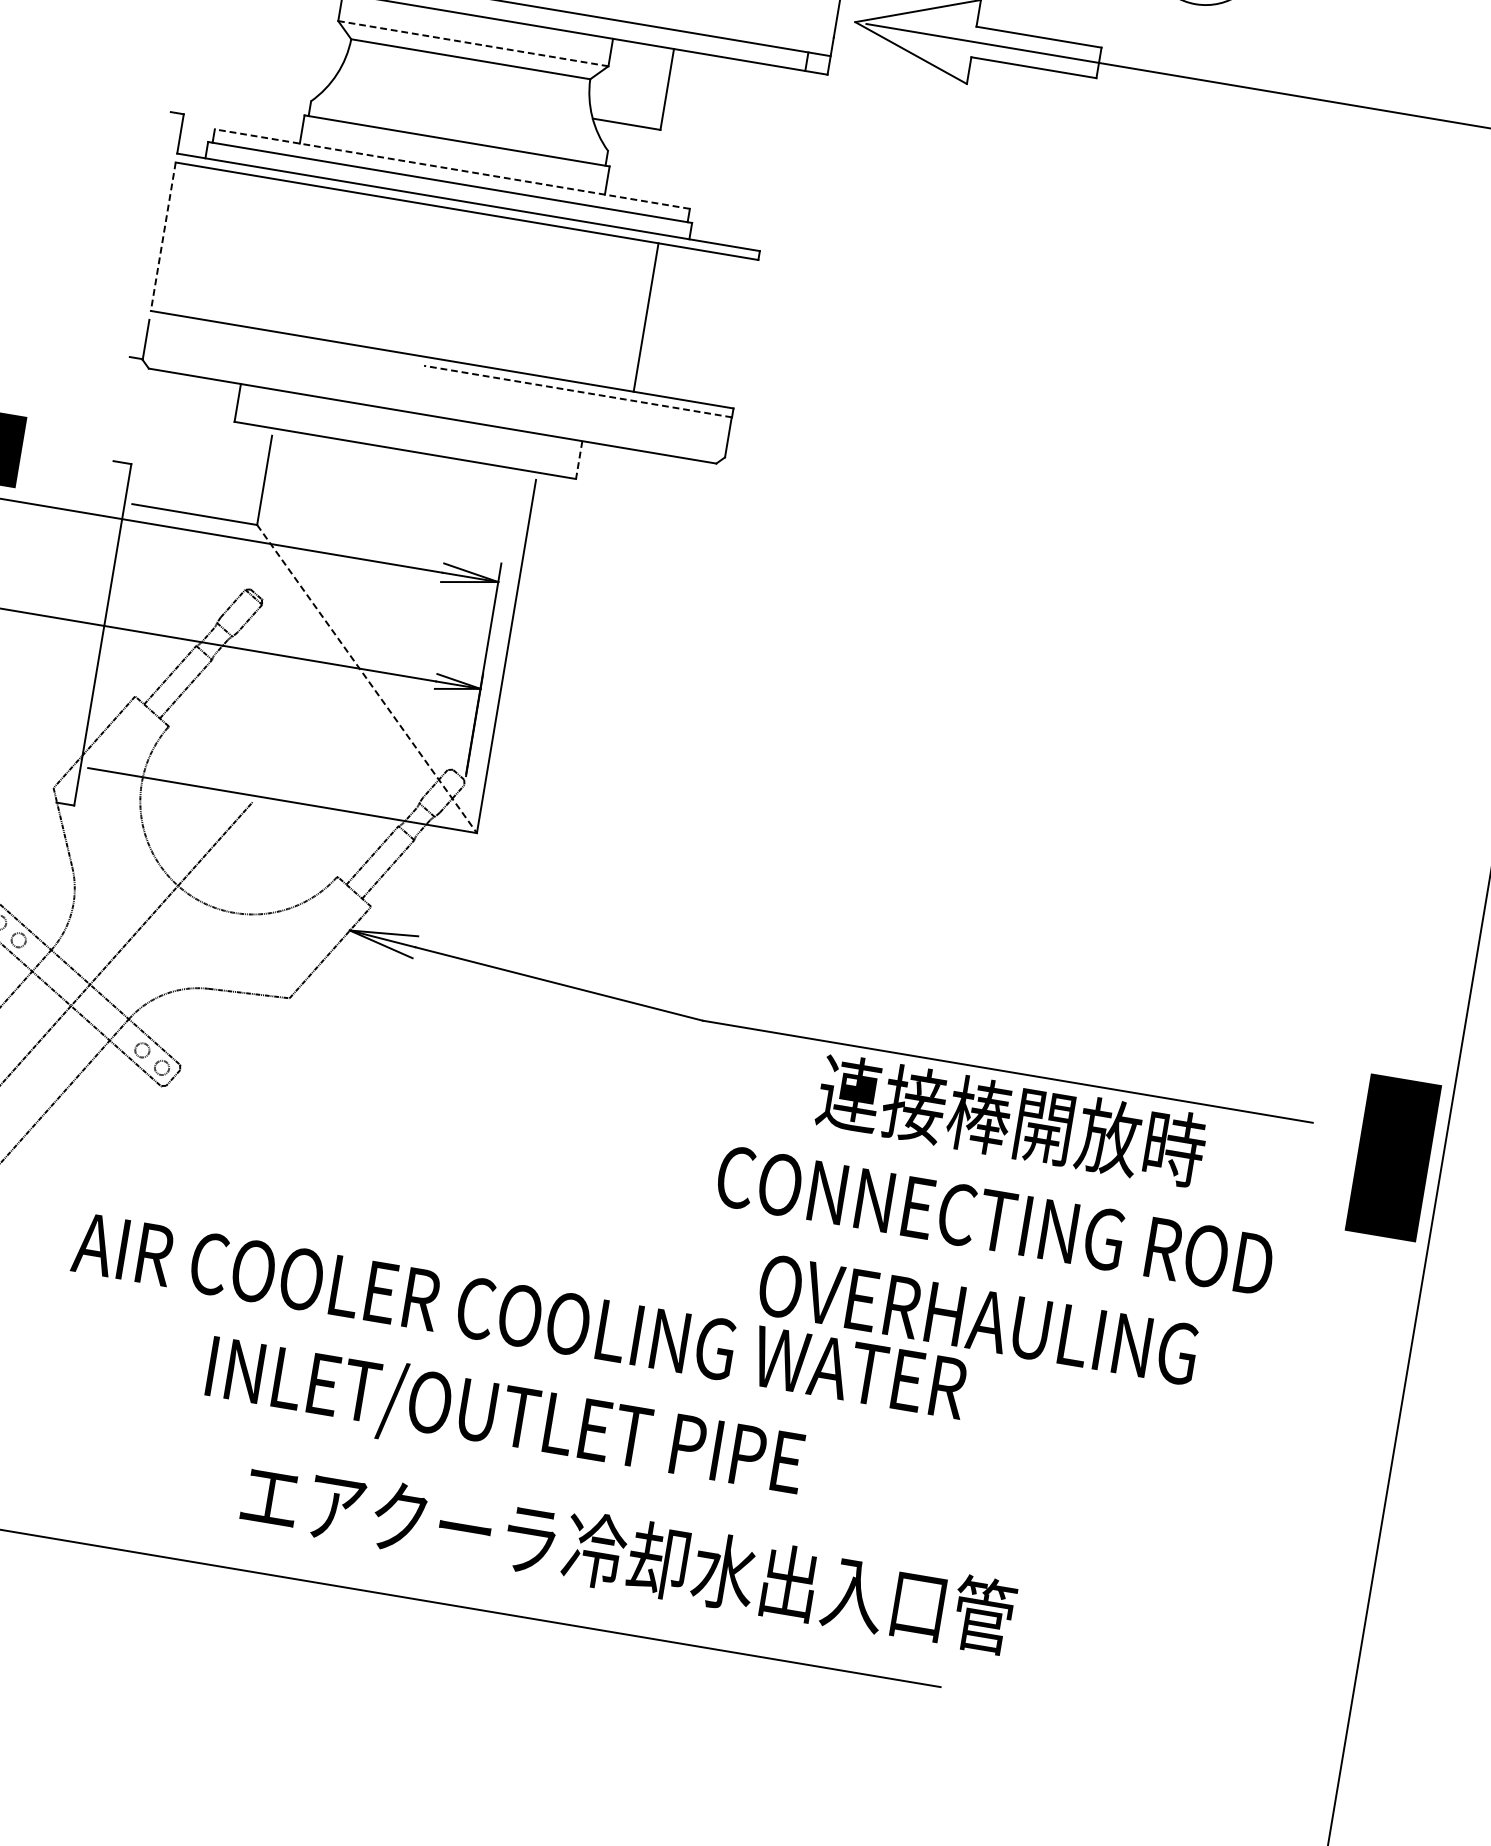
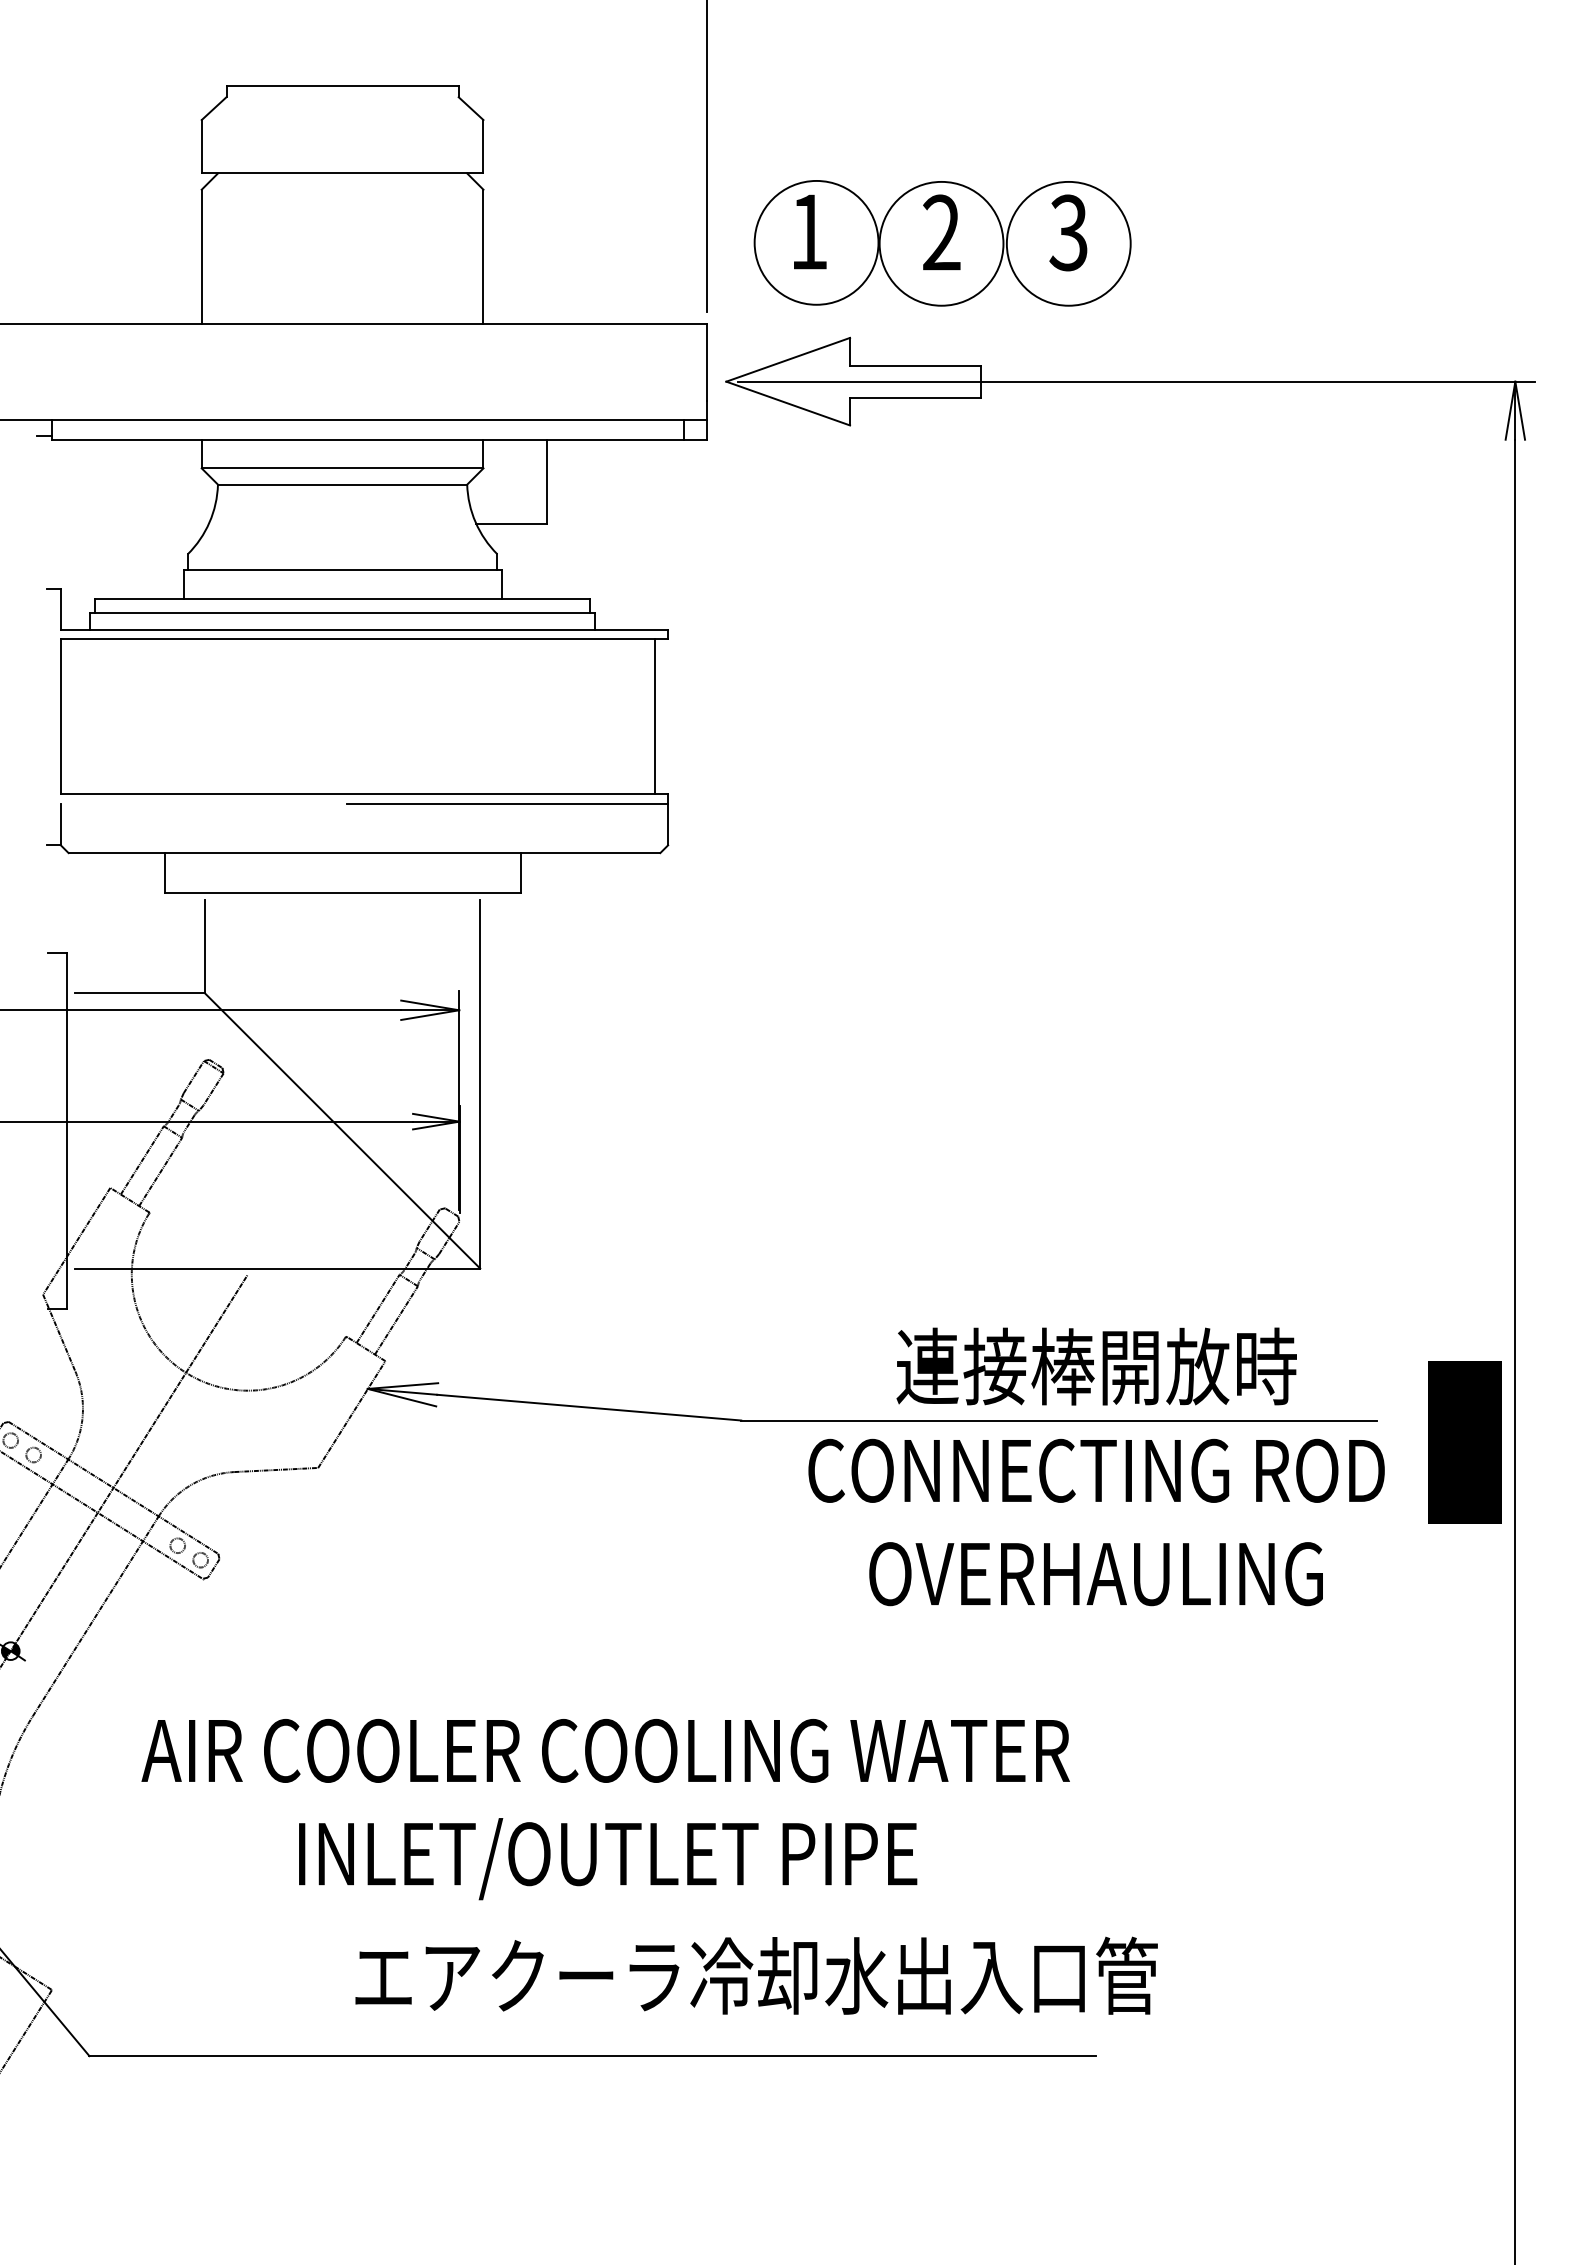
line: (473, 43) -> (342, 468), dashed -> solid
line: (452, 169) -> (342, 599), dashed -> solid
line: (162, 237) -> (60, 717), dashed -> solid
line: (646, 317) -> (655, 716), moved
line: (577, 391) -> (507, 803), dashed -> solid
line: (579, 459) -> (520, 872), dashed -> solid
line: (367, 678) -> (342, 1130), dashed -> solid
text: (995, 1216) -> (1096, 1466), moved

